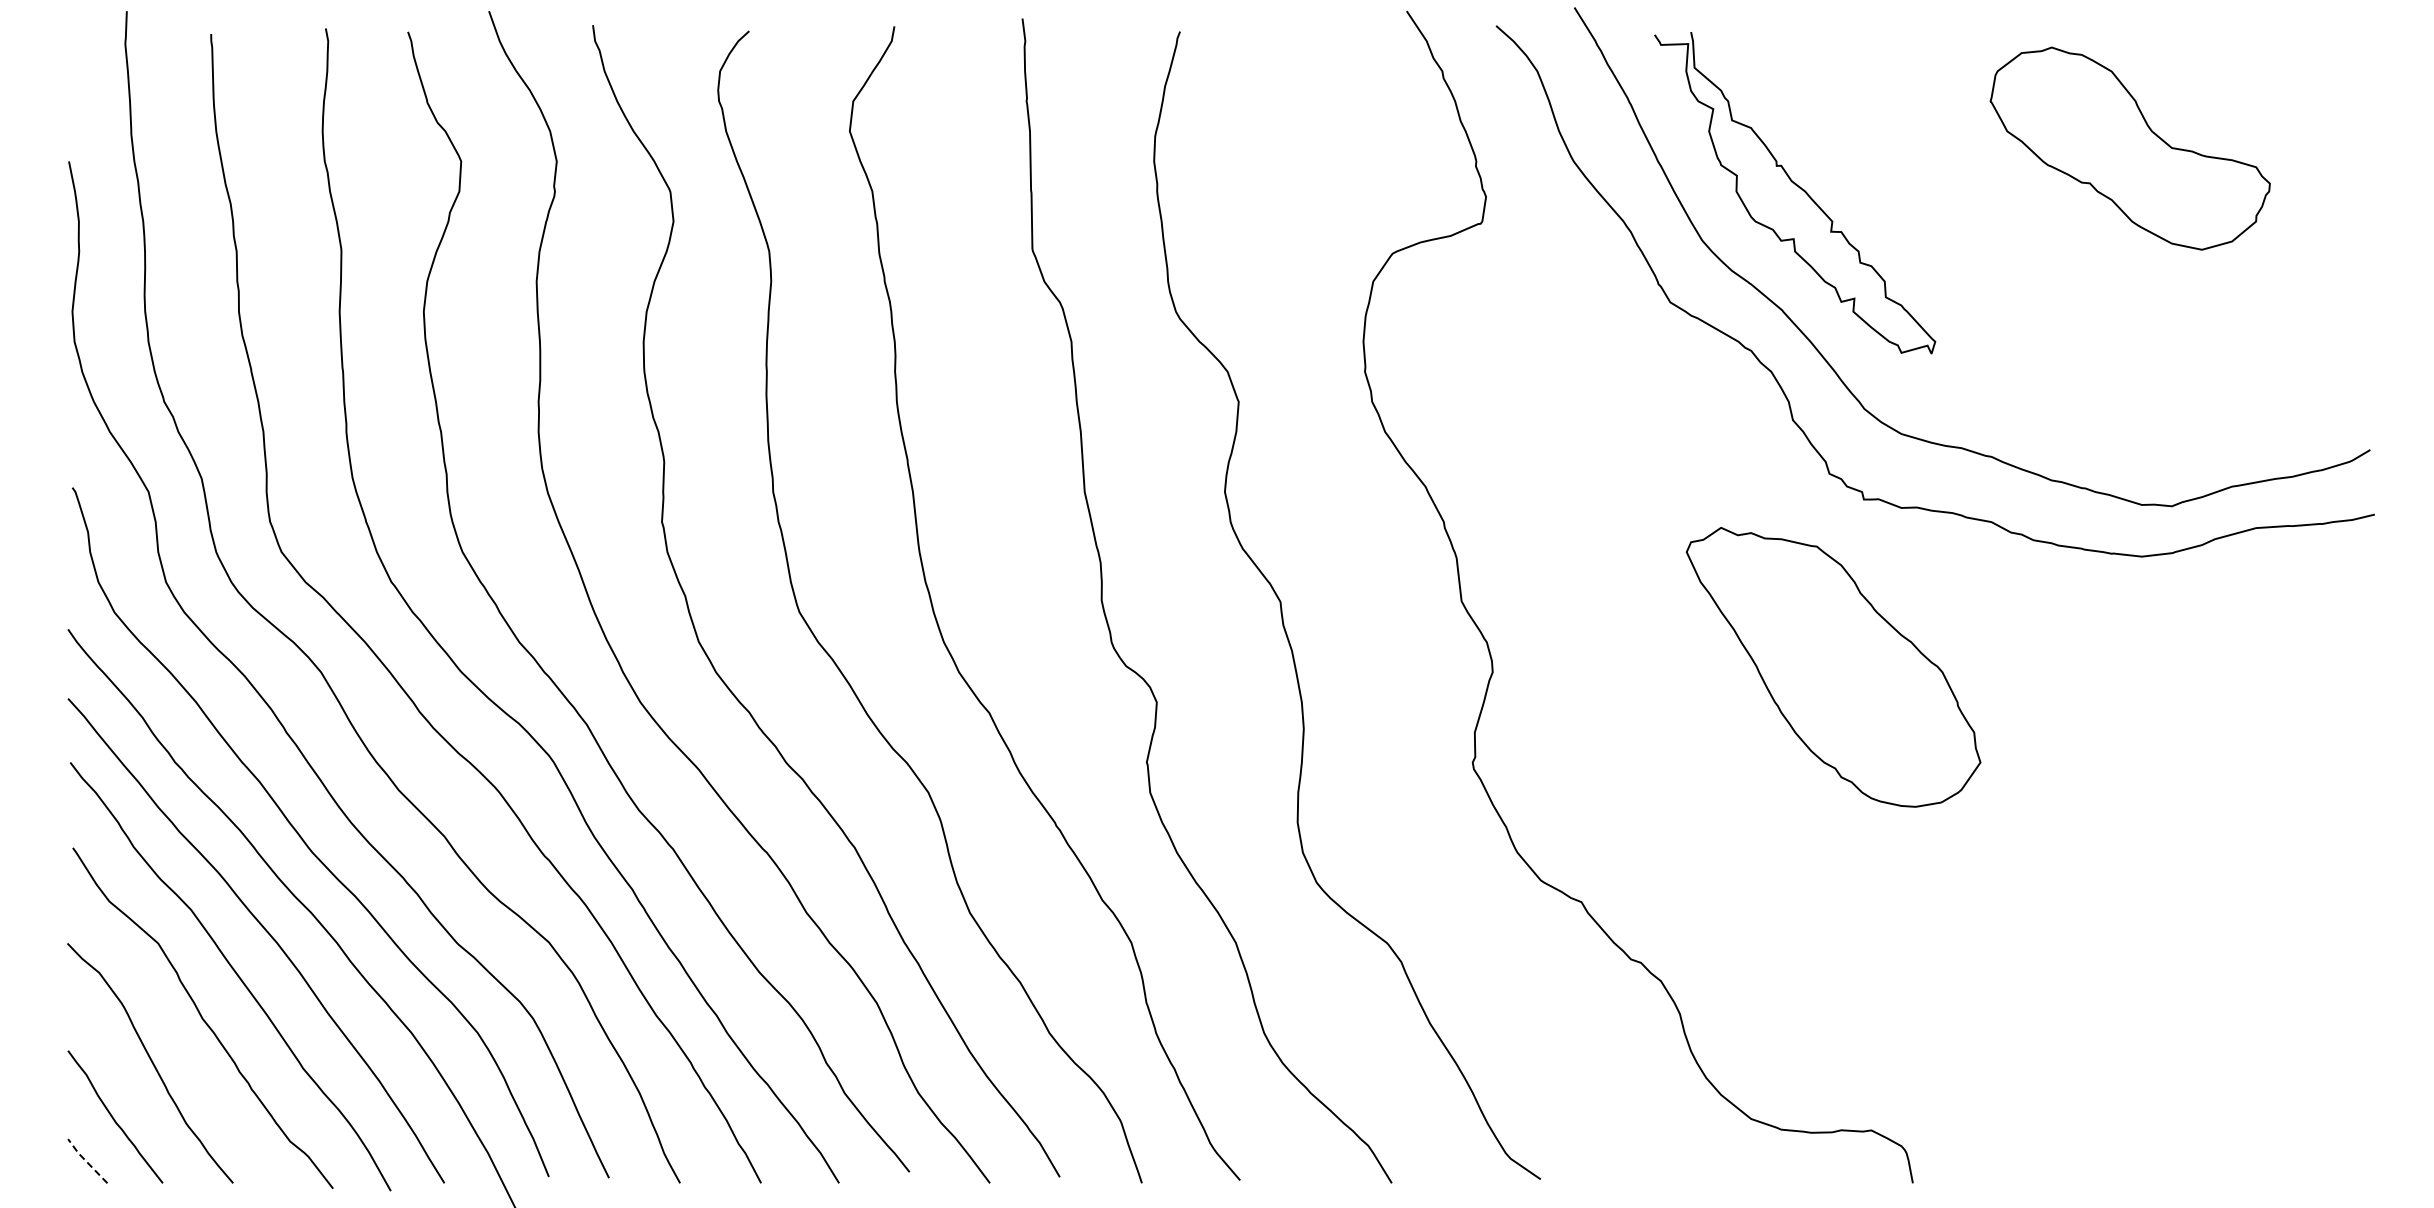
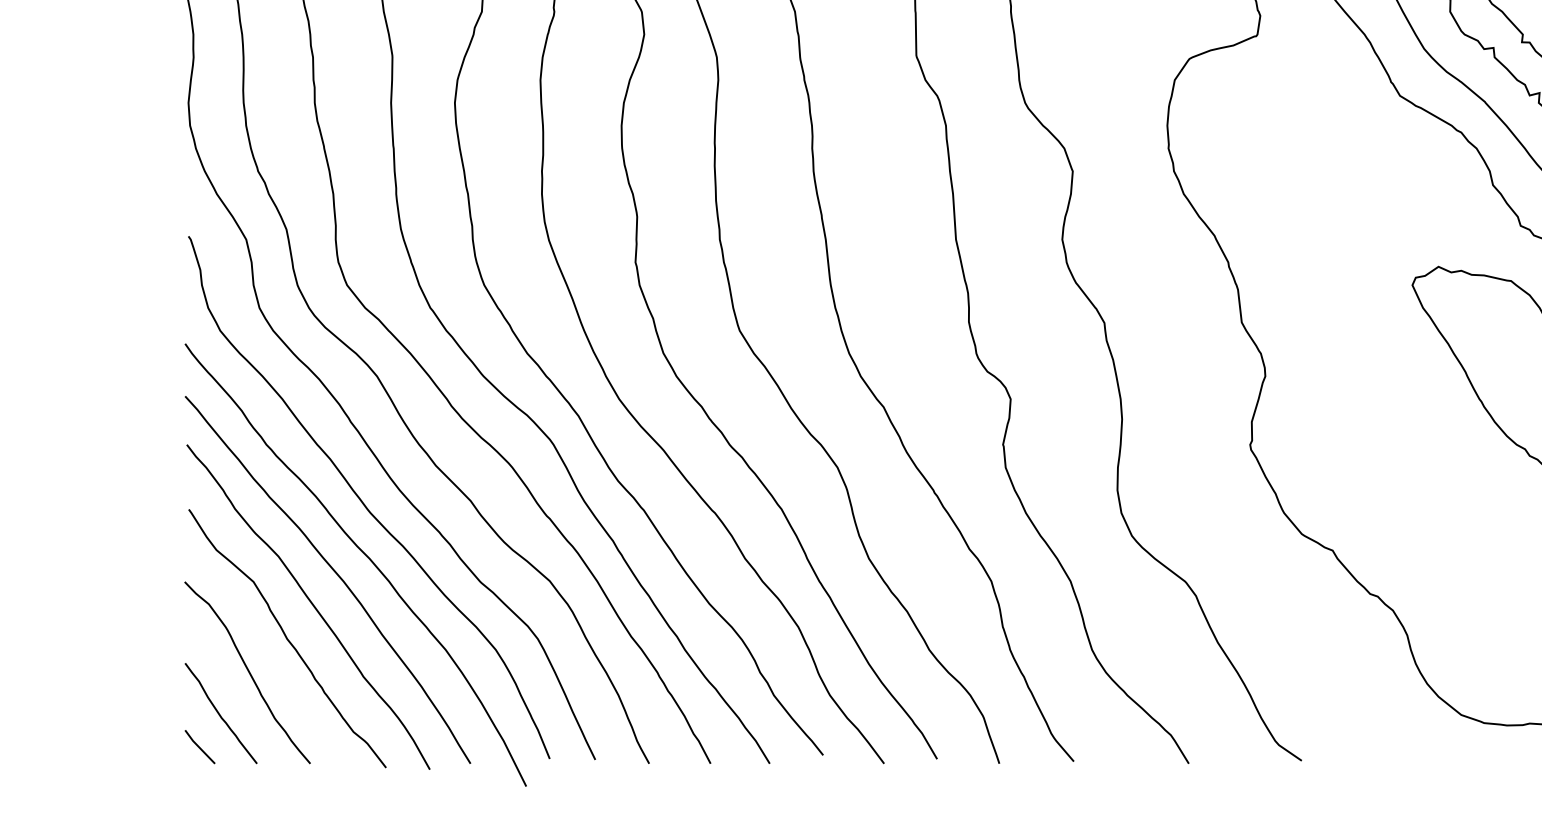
line: (86, 1161) -> (199, 747), dashed -> solid

